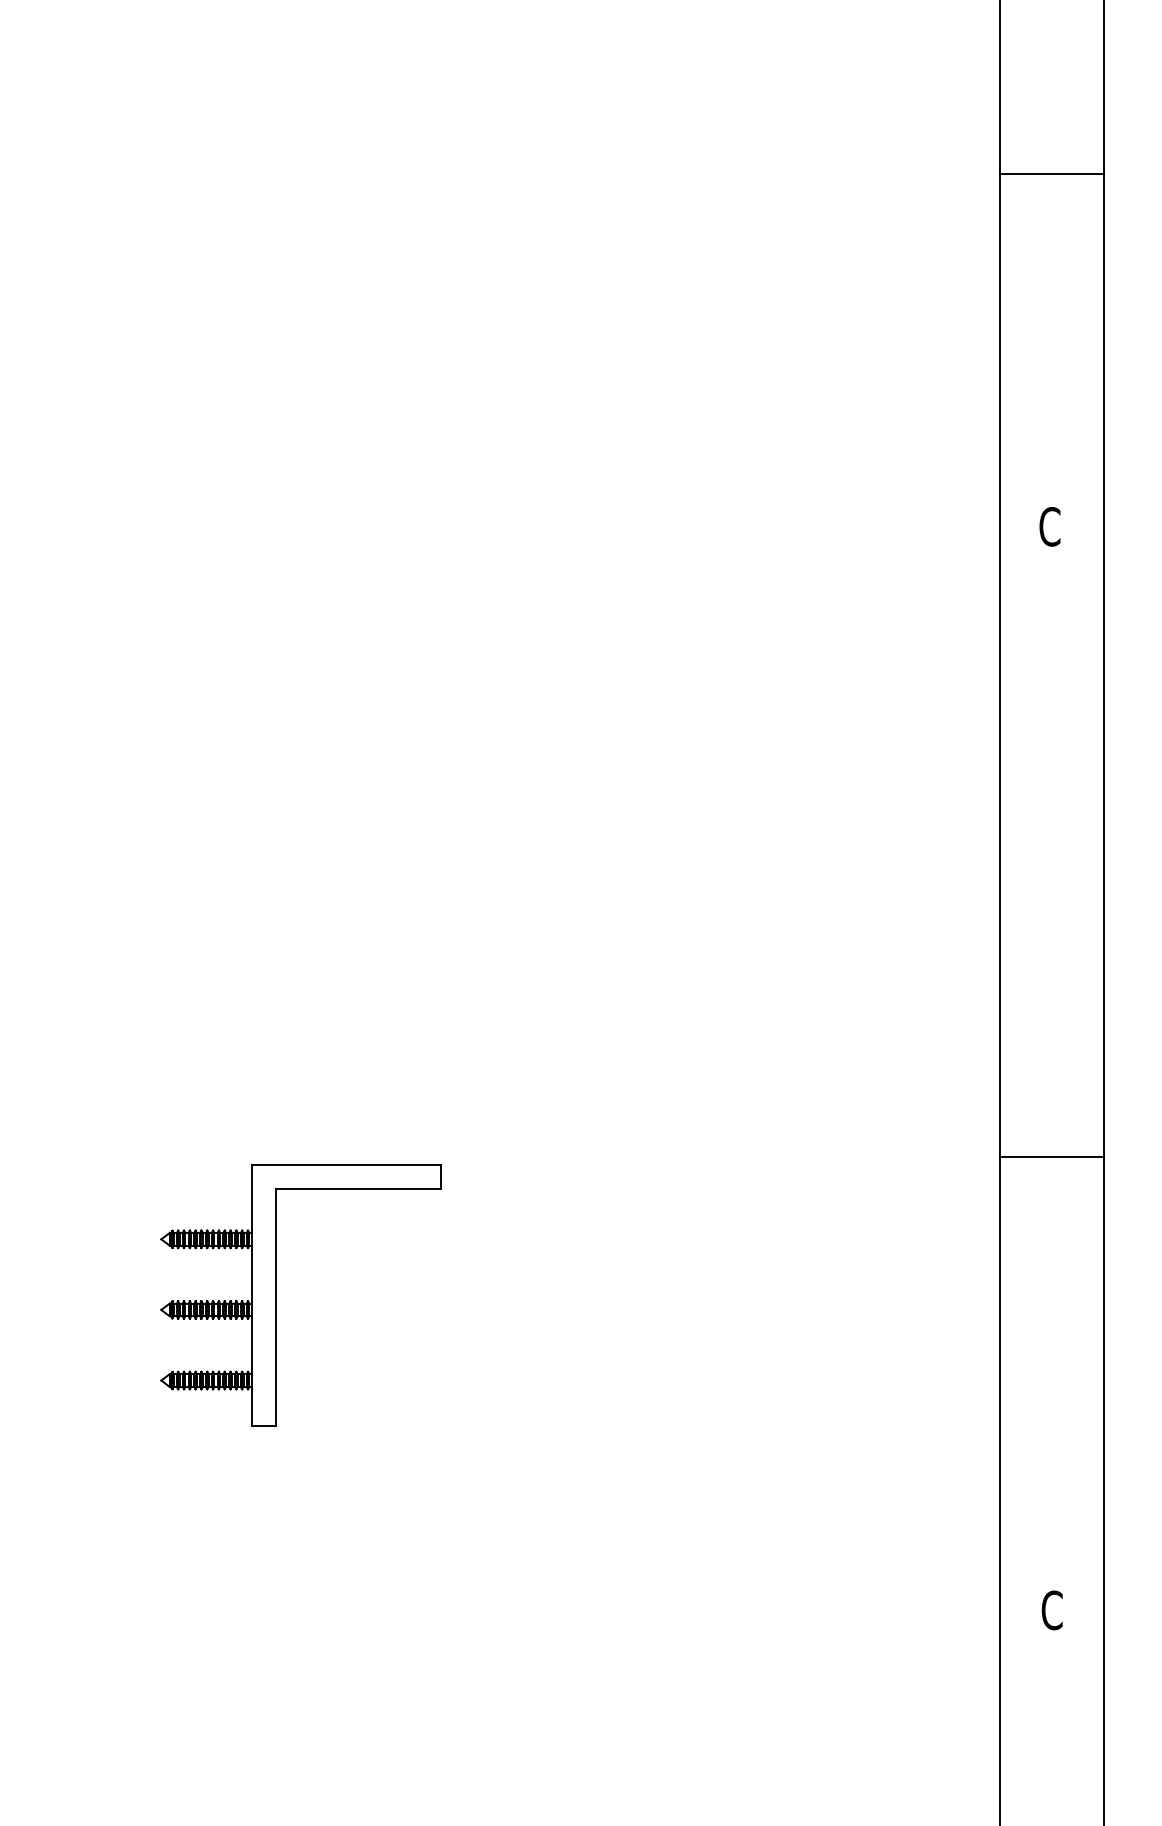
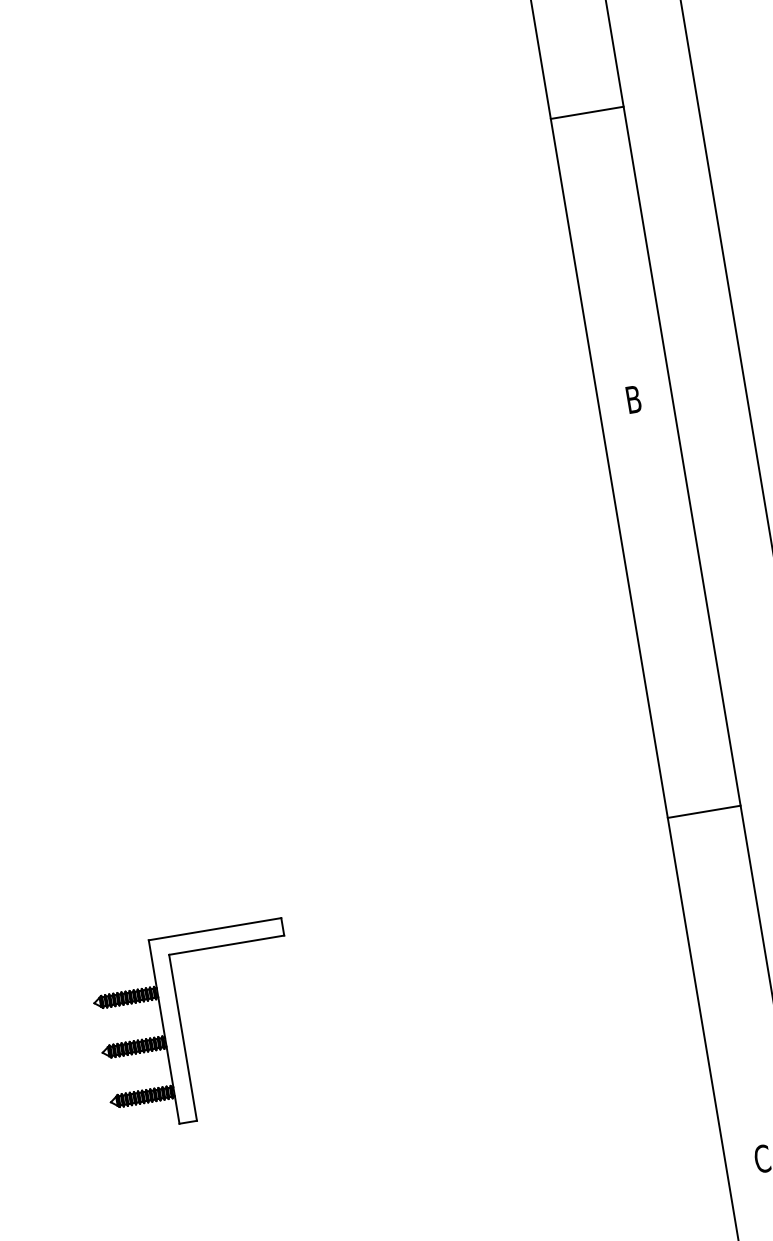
line: (1051, 174) -> (586, 113), moved
text: (1049, 526) -> (633, 399), C -> B
line: (1051, 1157) -> (703, 812), moved

